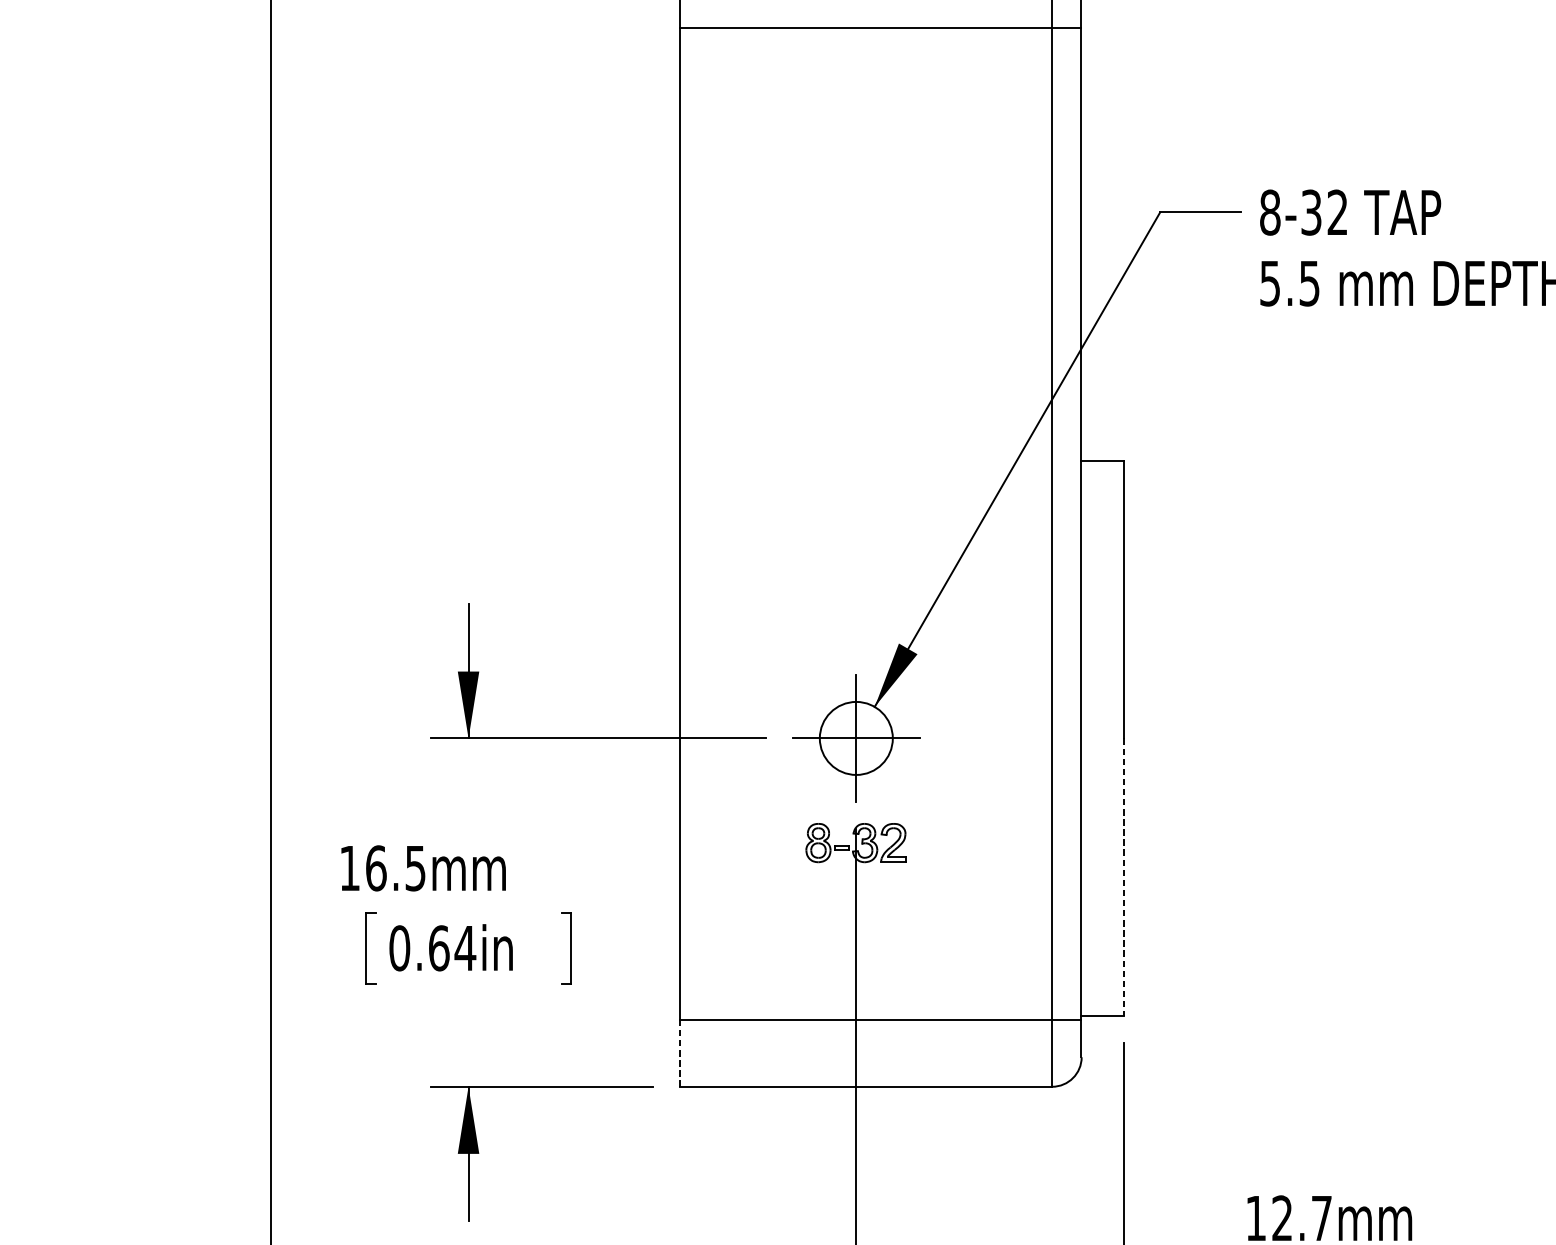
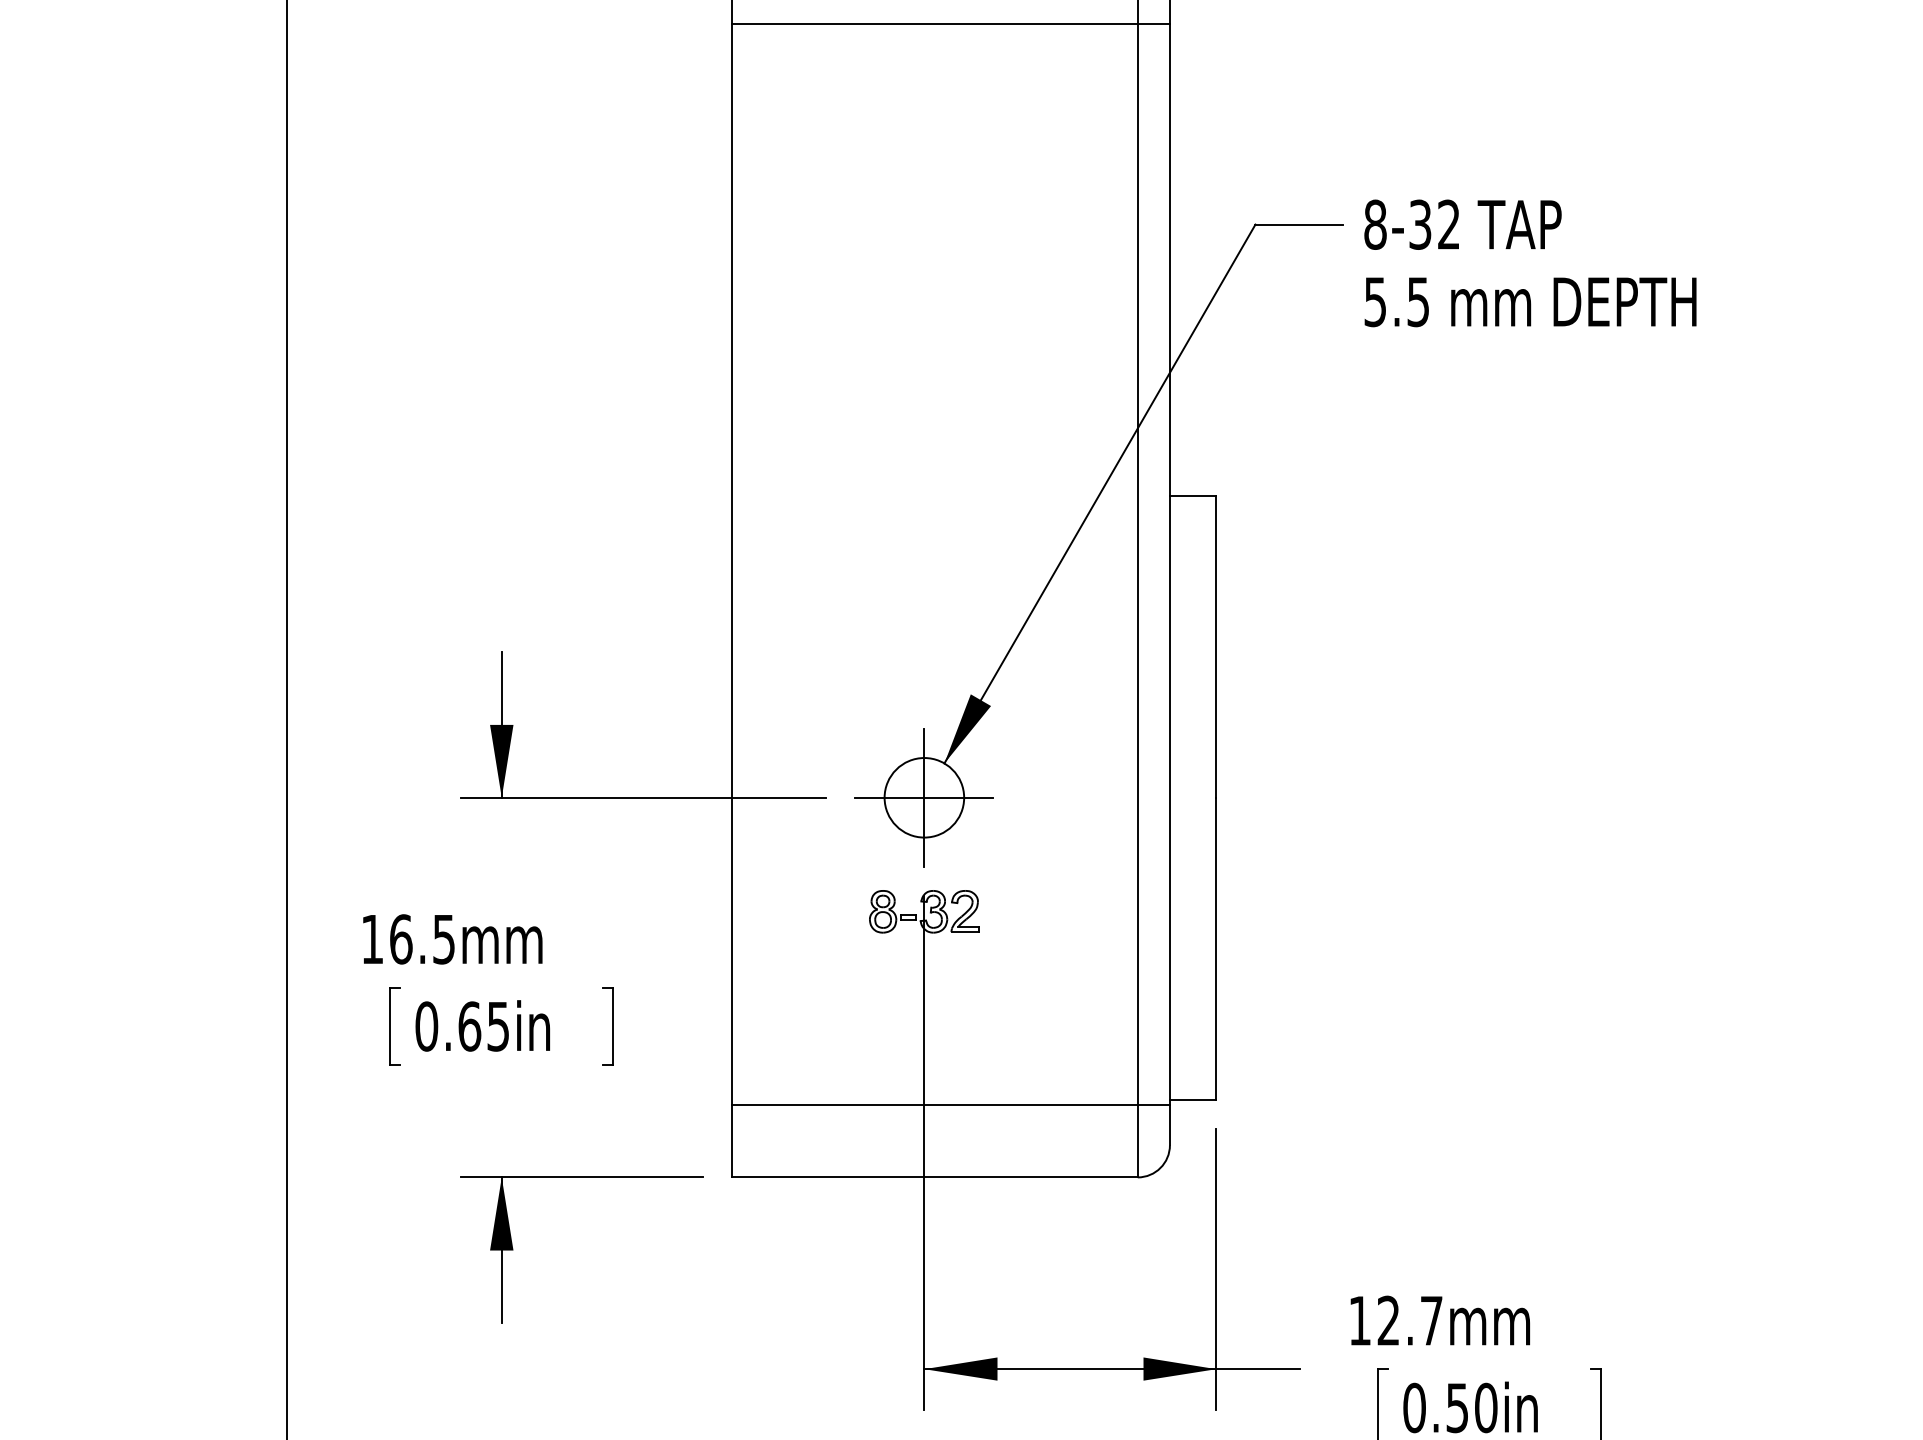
line: (1124, 877) -> (1216, 949), dashed -> solid
text: (465, 948) -> (498, 1026), 0.64in -> 0.65in
line: (679, 1052) -> (731, 1140), dashed -> solid

